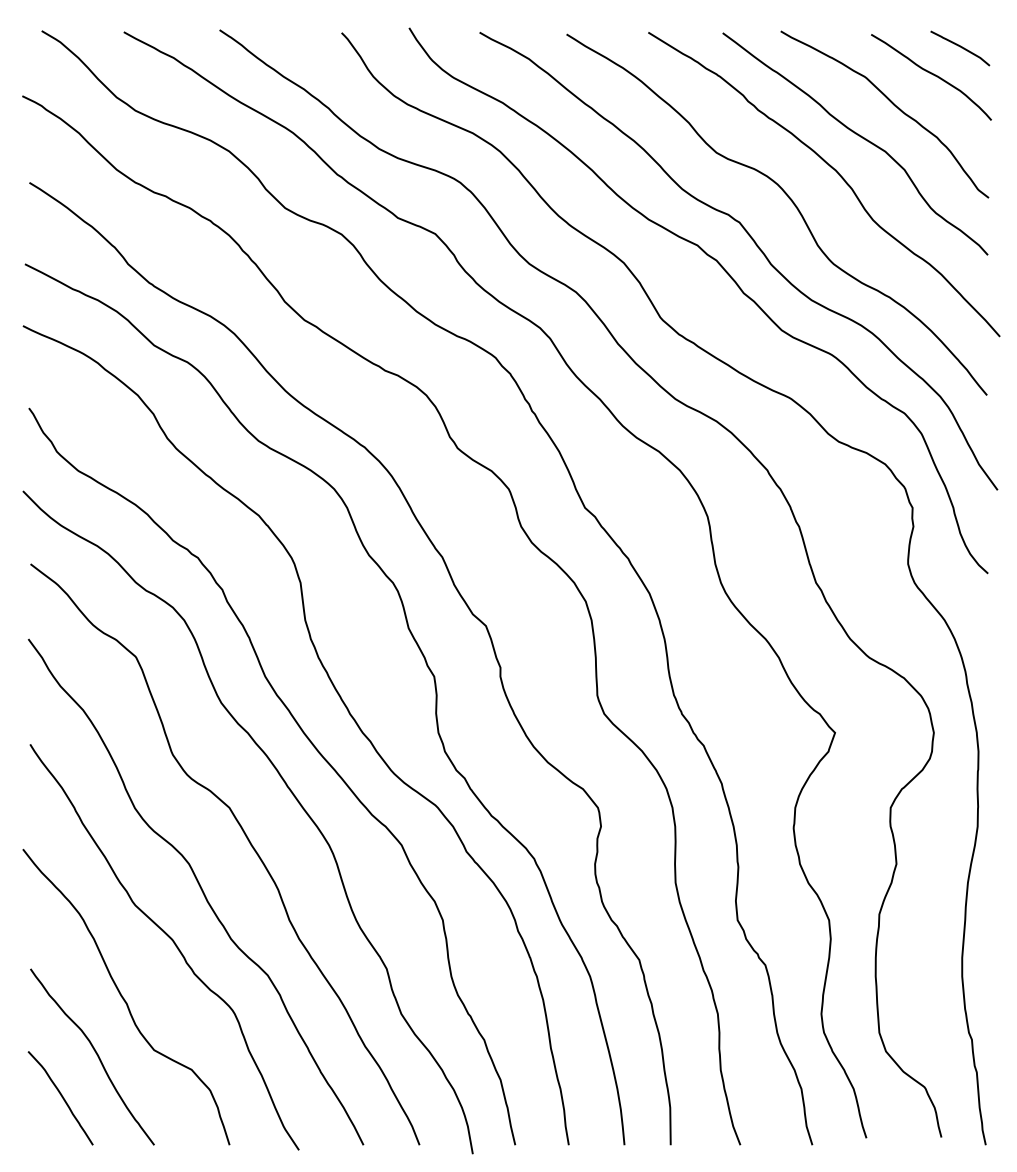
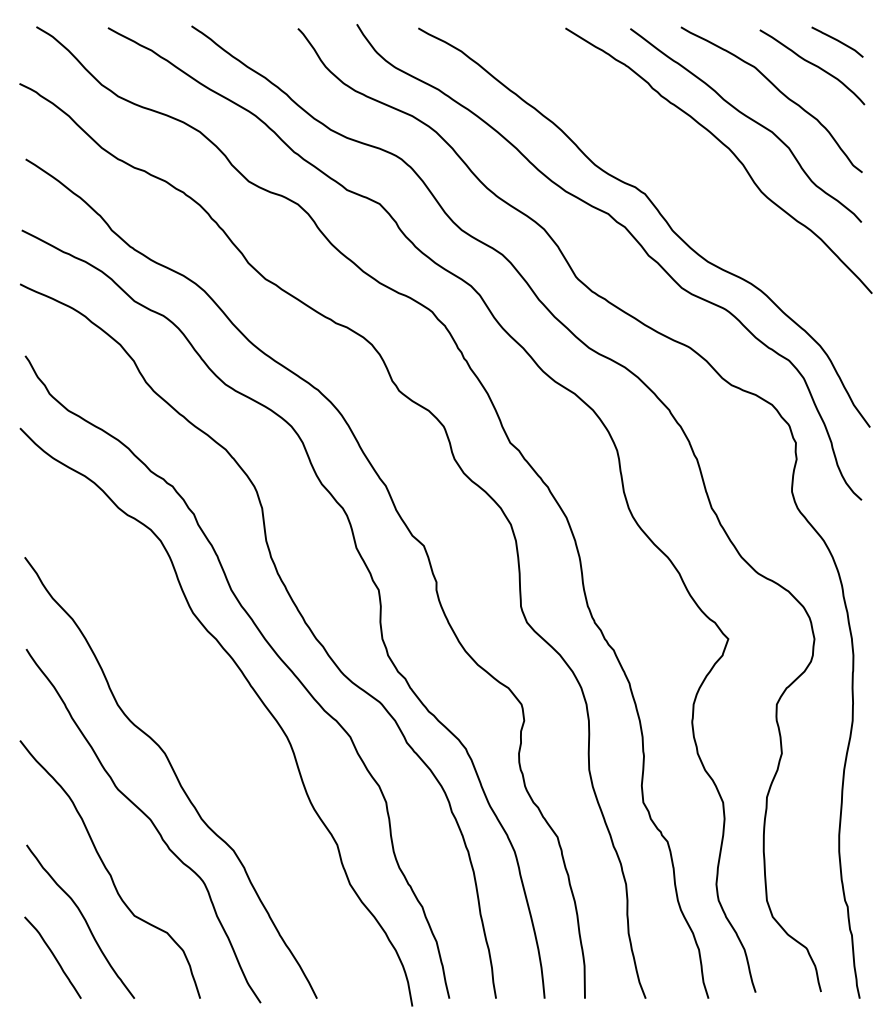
curve: (790, 201) -> (689, 175), removed
curve: (248, 842) -> (216, 734), removed

